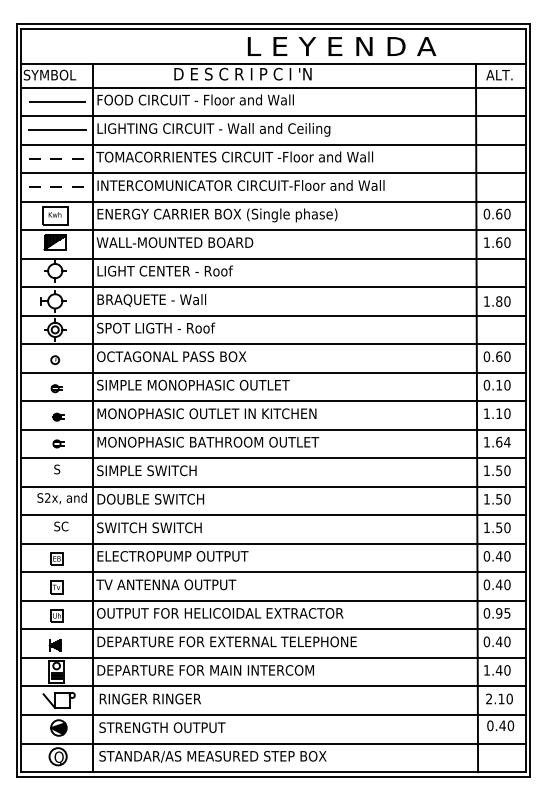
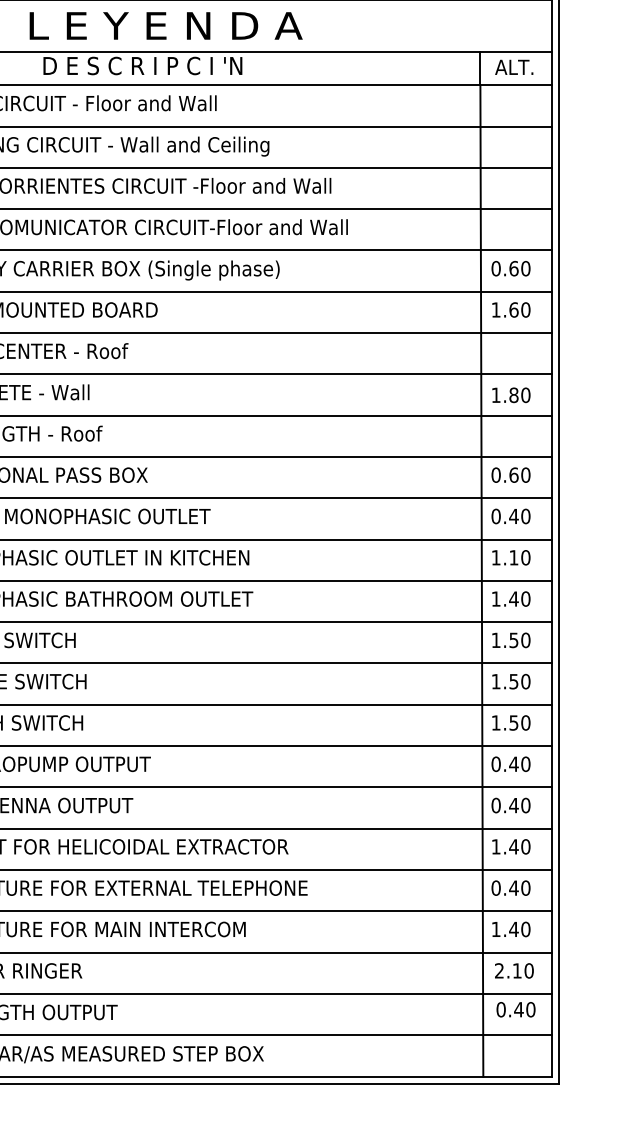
text: (341, 46) -> (165, 25), moved
text: (498, 385) -> (512, 516), 0.10 -> 0.40
text: (502, 441) -> (518, 597), 1.64 -> 1.40
text: (496, 613) -> (510, 847), 0.95 -> 1.40

